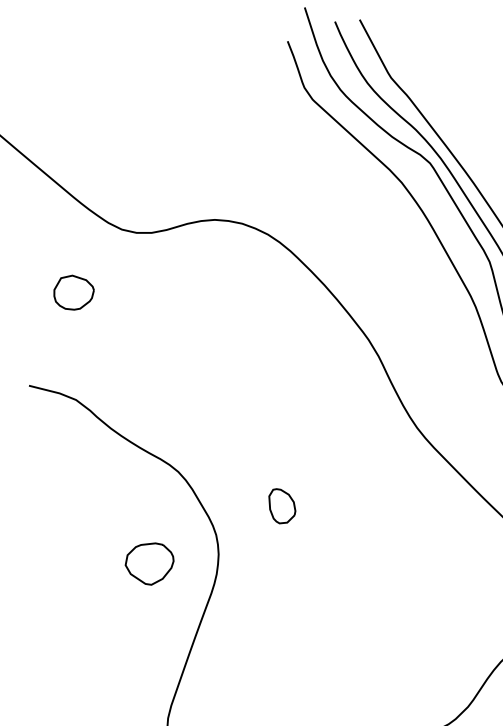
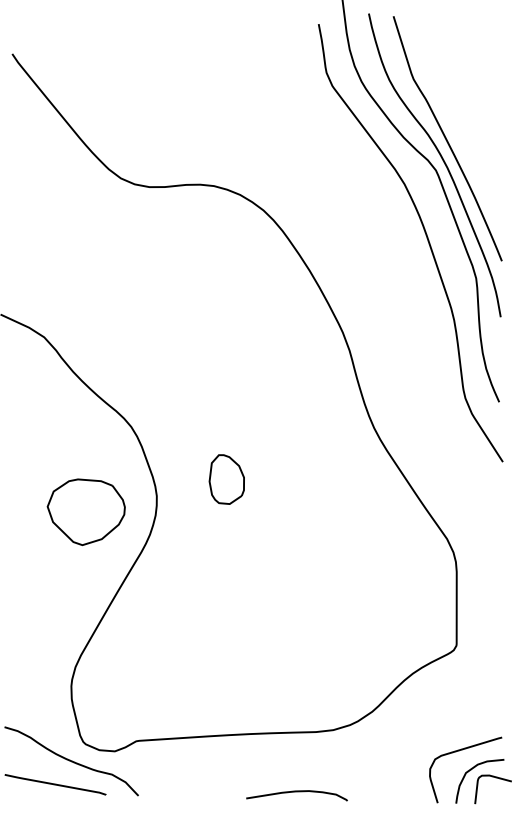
part: (73, 292) -> (61, 231), removed
part: (281, 505) -> (226, 479), size x1.4
part: (150, 564) -> (86, 512), size x1.6

